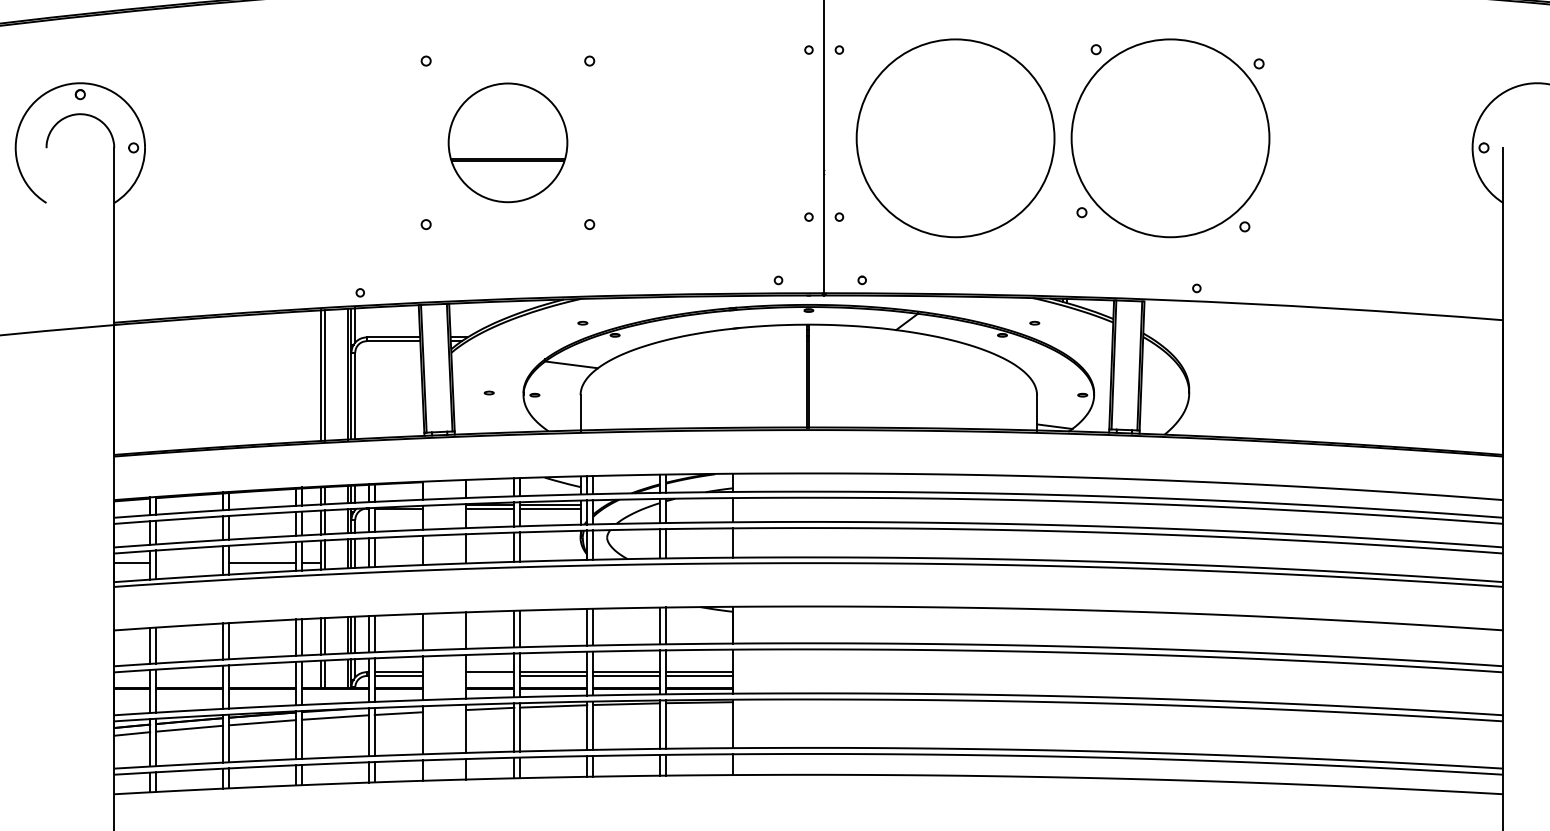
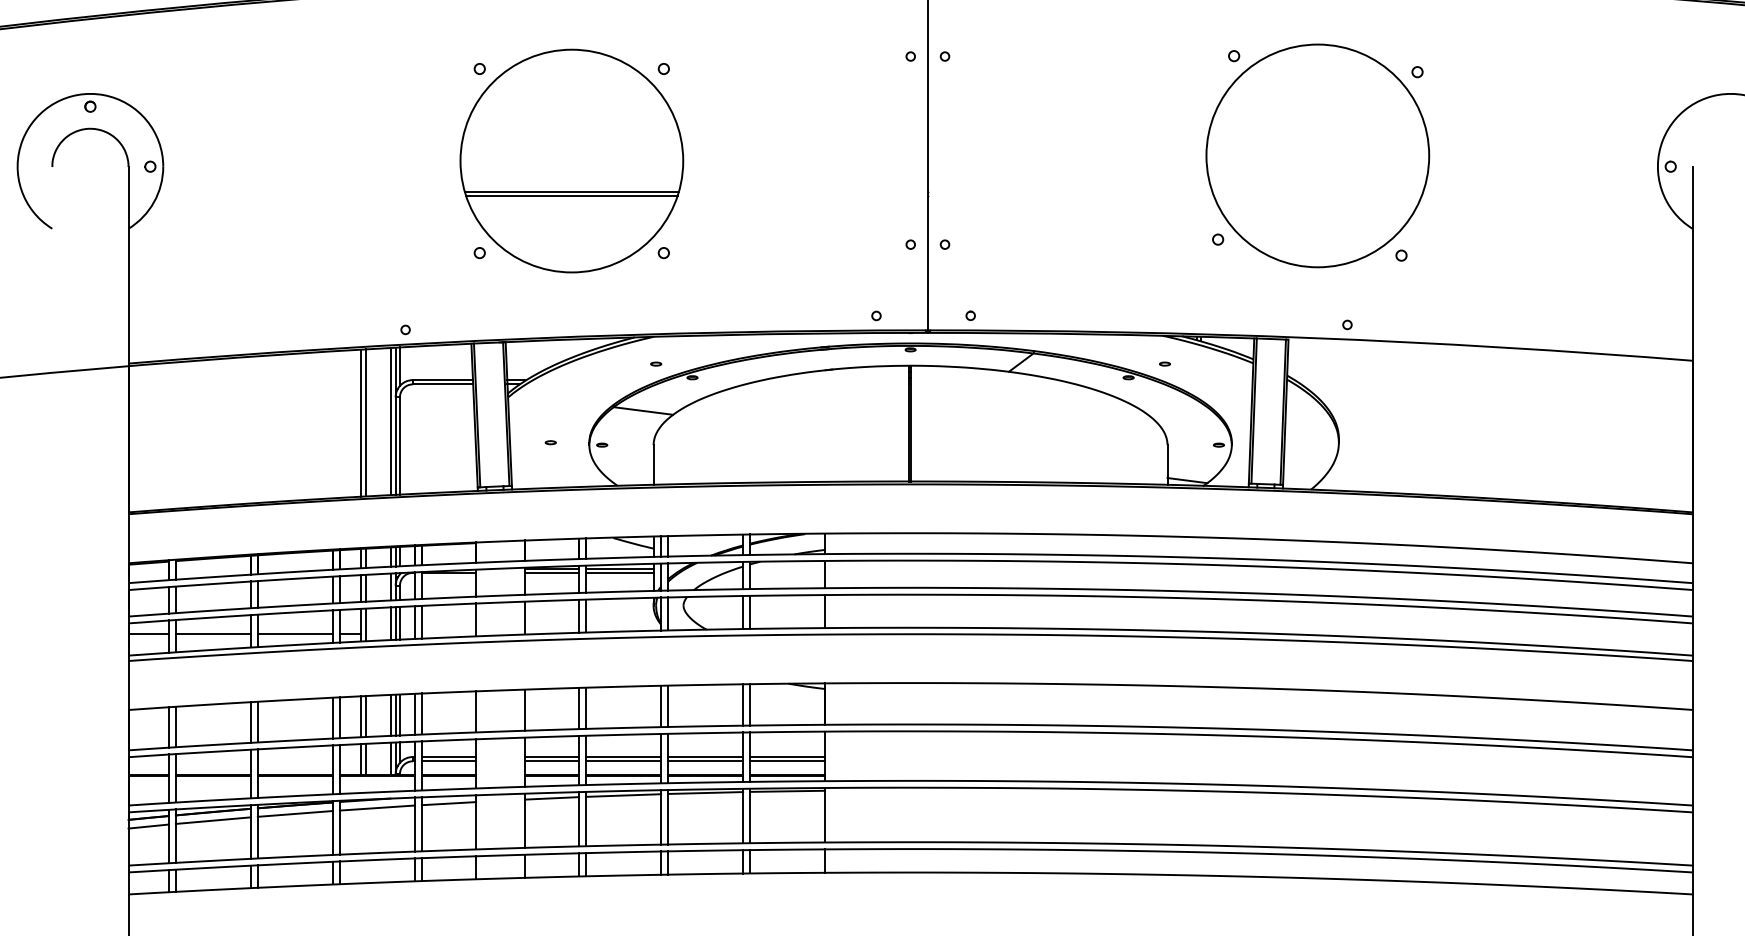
circle: (955, 137) -> (1075, 155), removed
part: (507, 142) -> (571, 160), size x1.67
line: (188, 562) -> (212, 633), added
line: (489, 676) -> (551, 761), added

